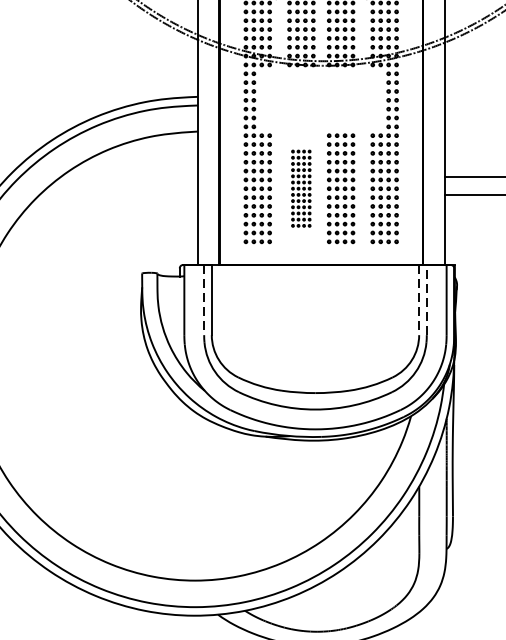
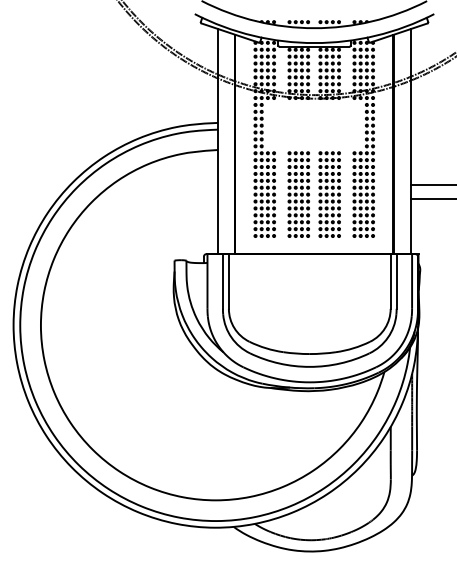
part: (301, 188) -> (298, 194), size x1.43
line: (426, 298) -> (396, 280), dashed -> solid
line: (203, 300) -> (222, 281), dashed -> solid
line: (418, 300) -> (390, 281), dashed -> solid

